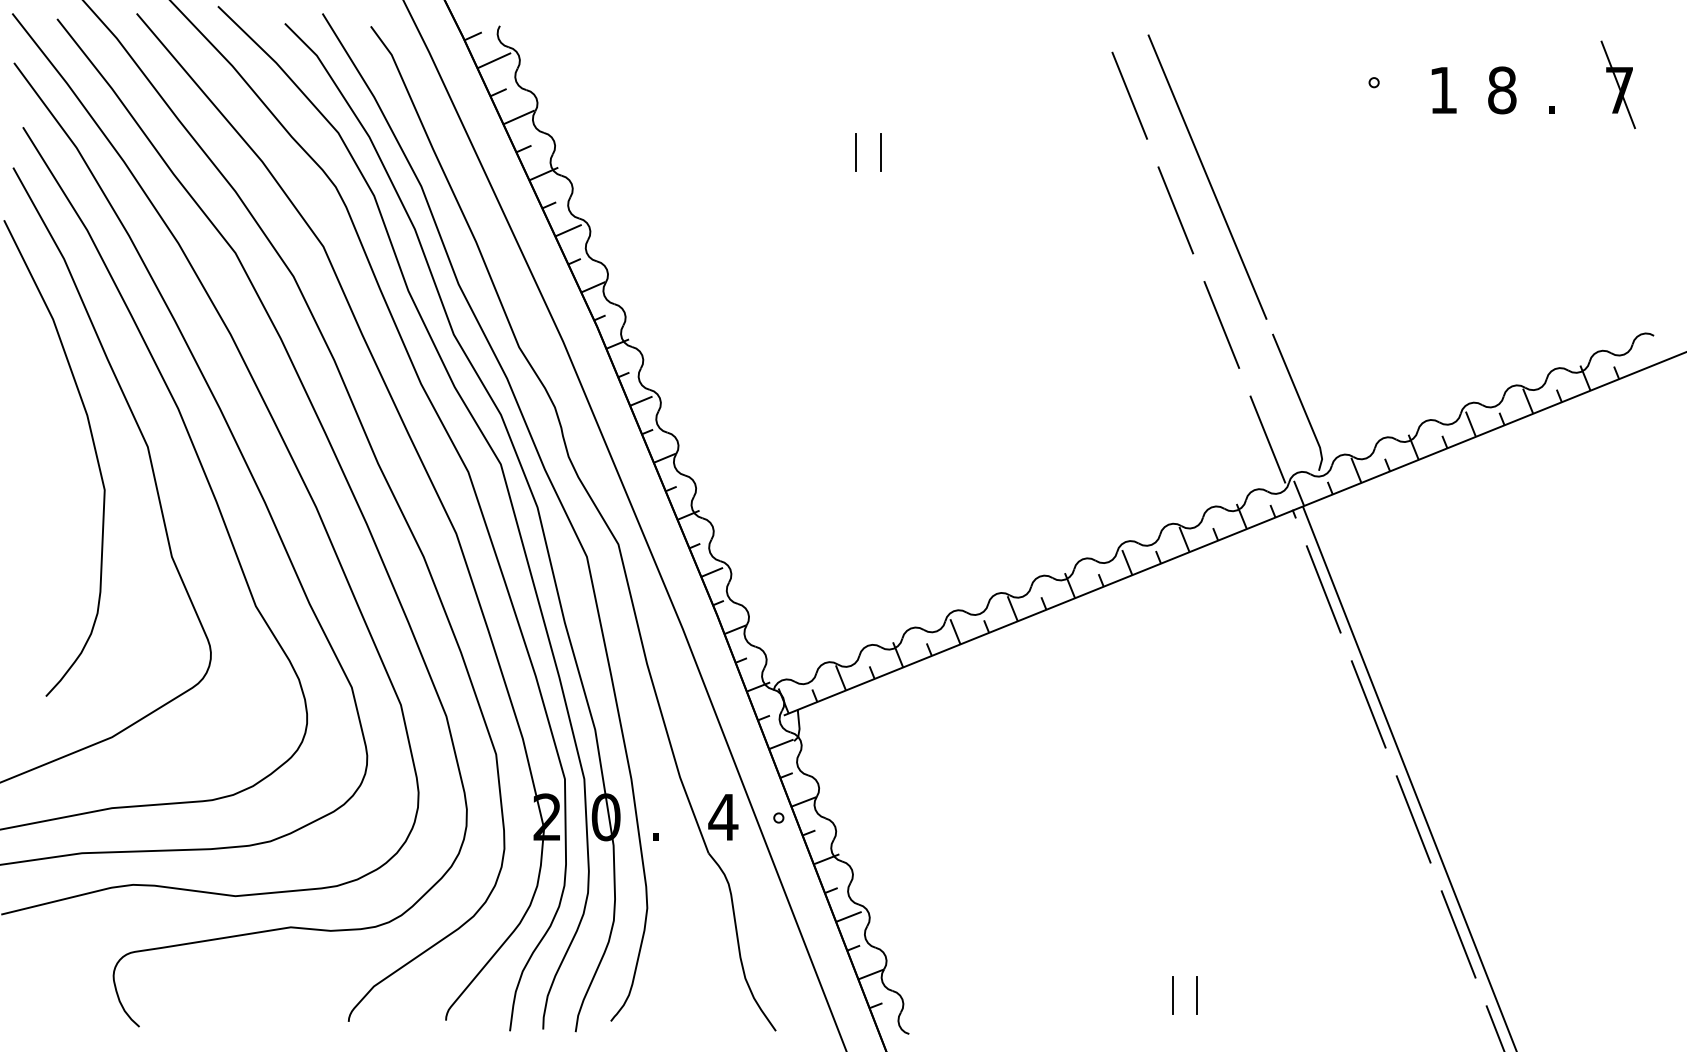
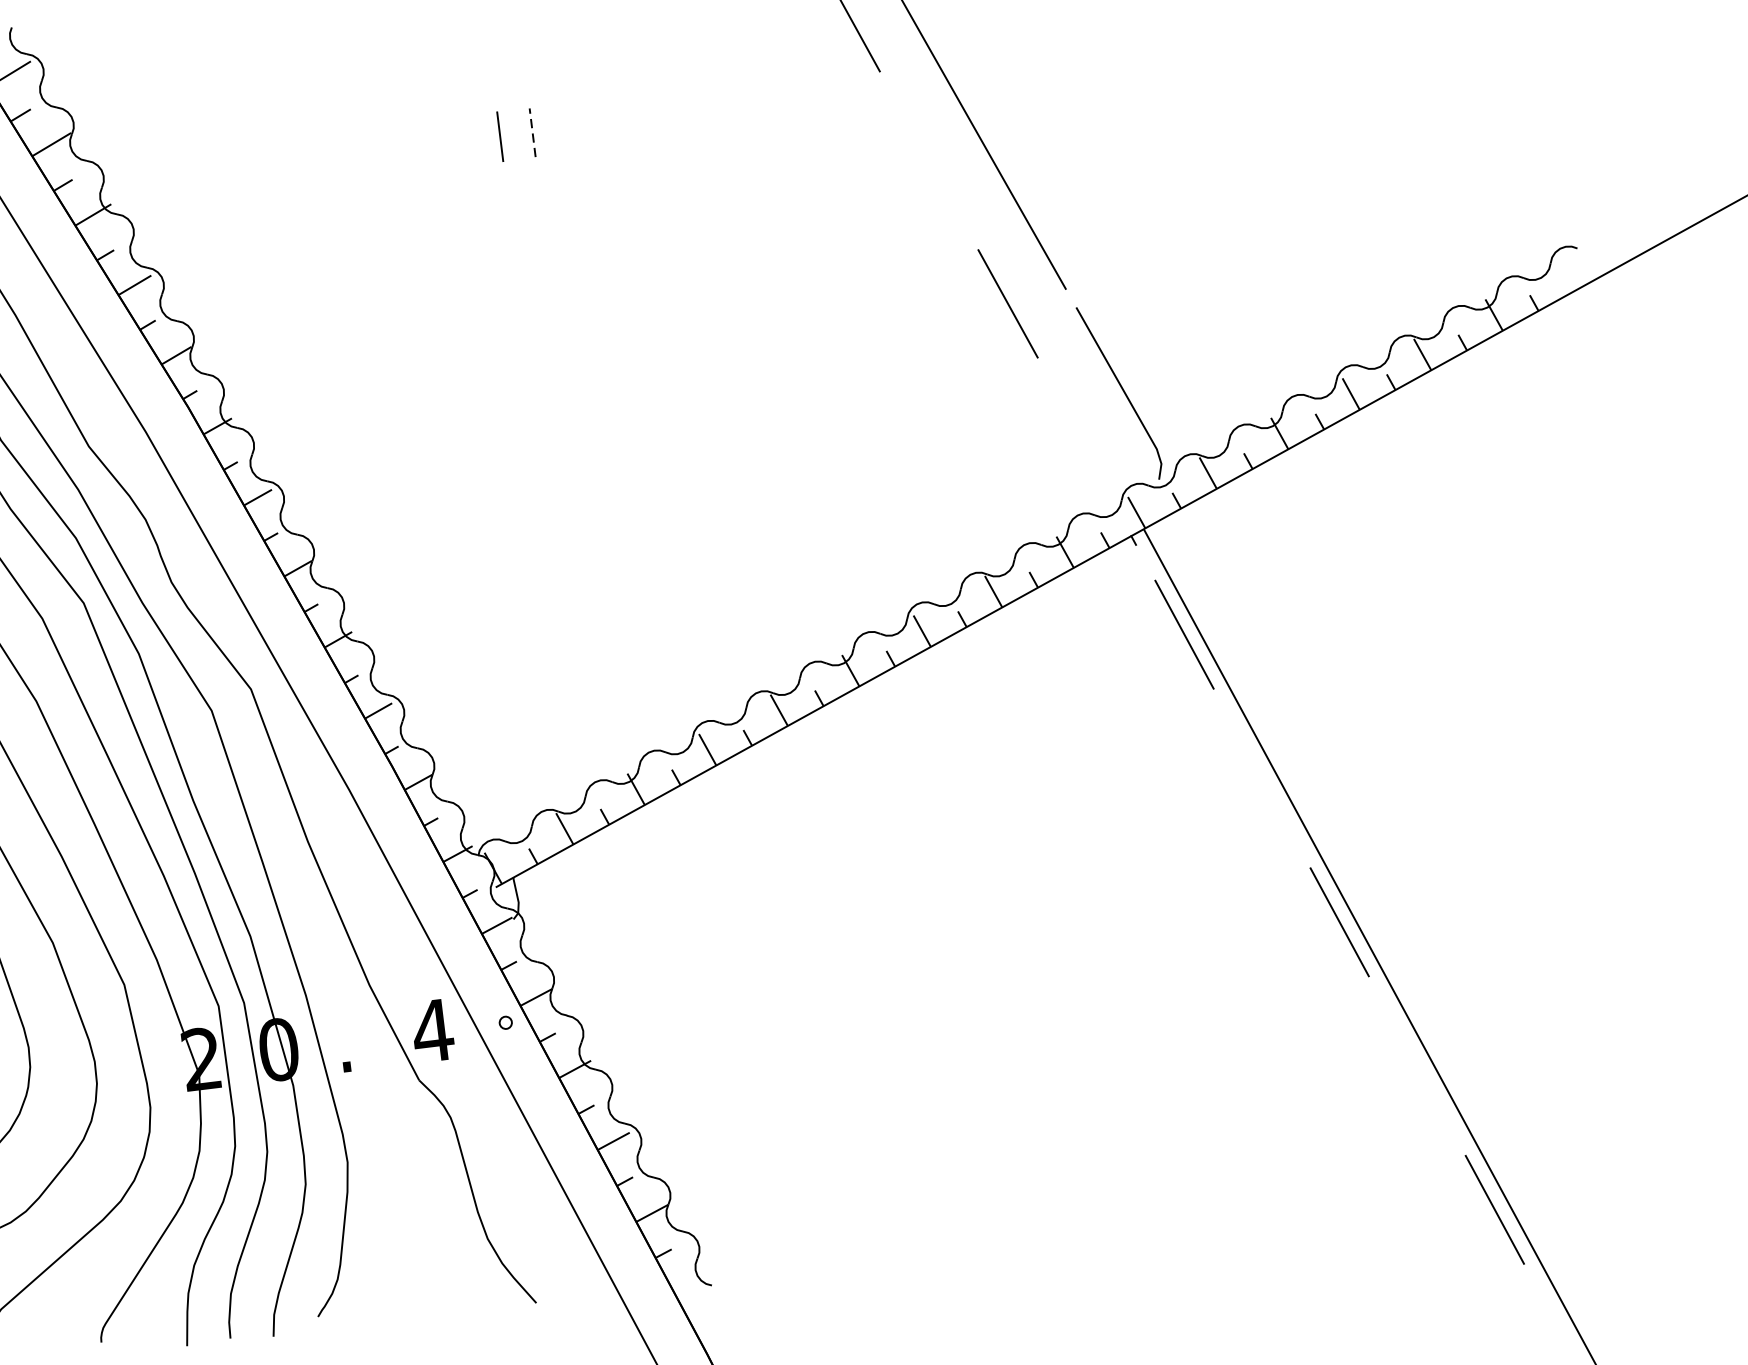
line: (880, 152) -> (532, 132), solid -> dashed
line: (1175, 210) -> (928, 161), removed
line: (1267, 439) -> (1086, 446), removed
line: (1368, 704) -> (1261, 778), removed
line: (1458, 934) -> (1417, 1066), removed
line: (1172, 994) -> (1051, 1191), removed
line: (1197, 994) -> (1084, 1187), removed

